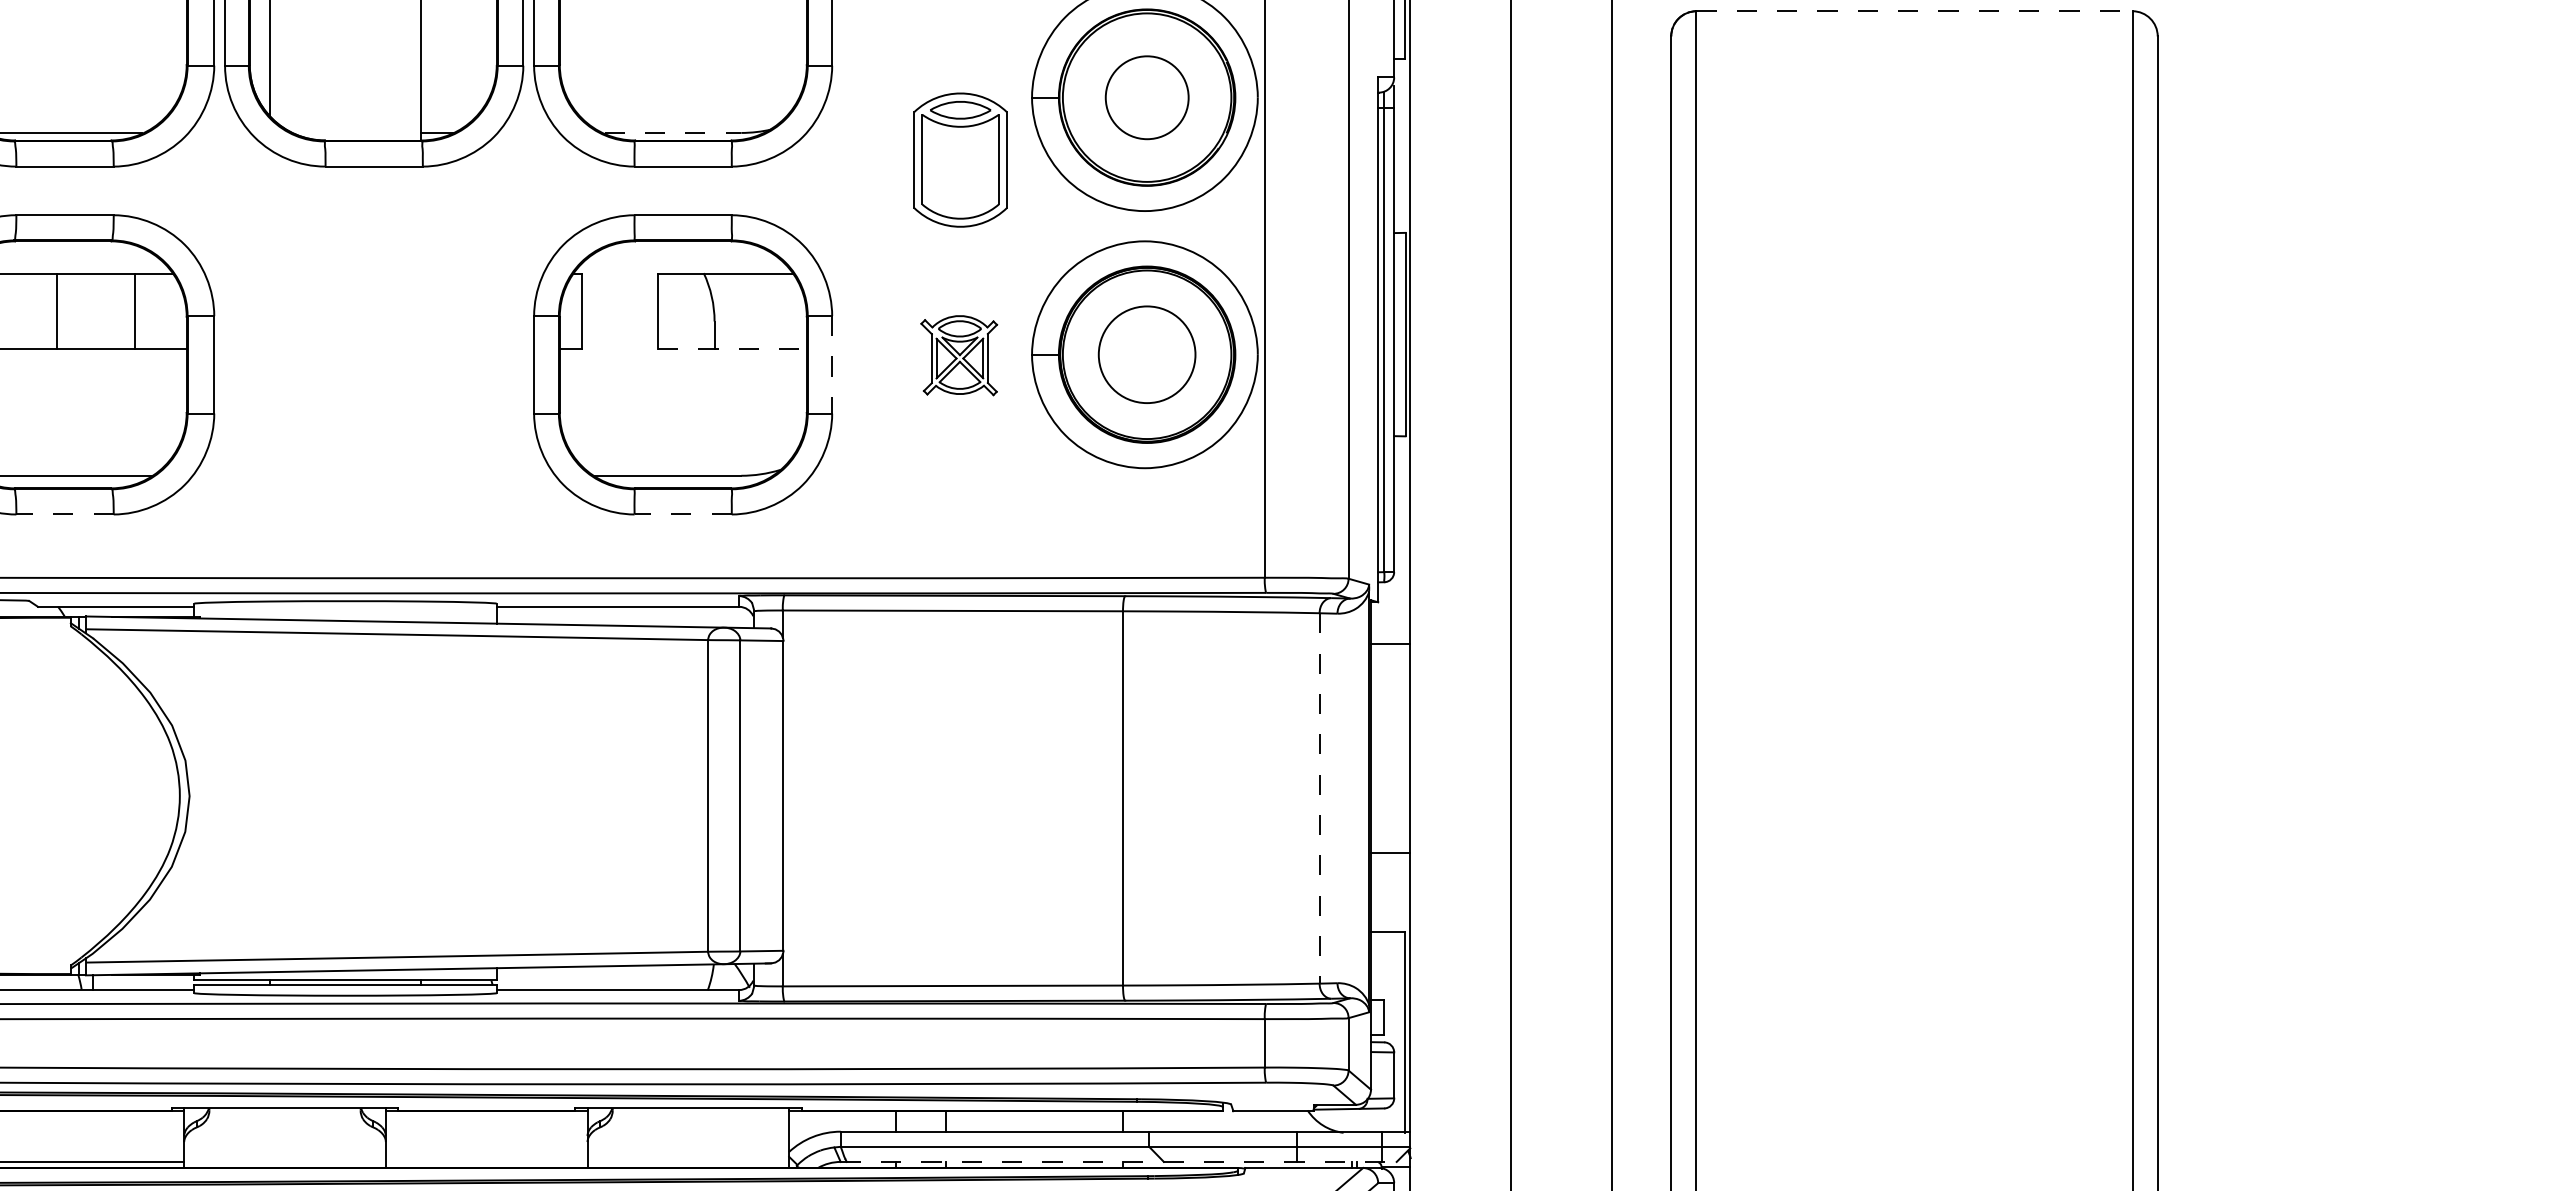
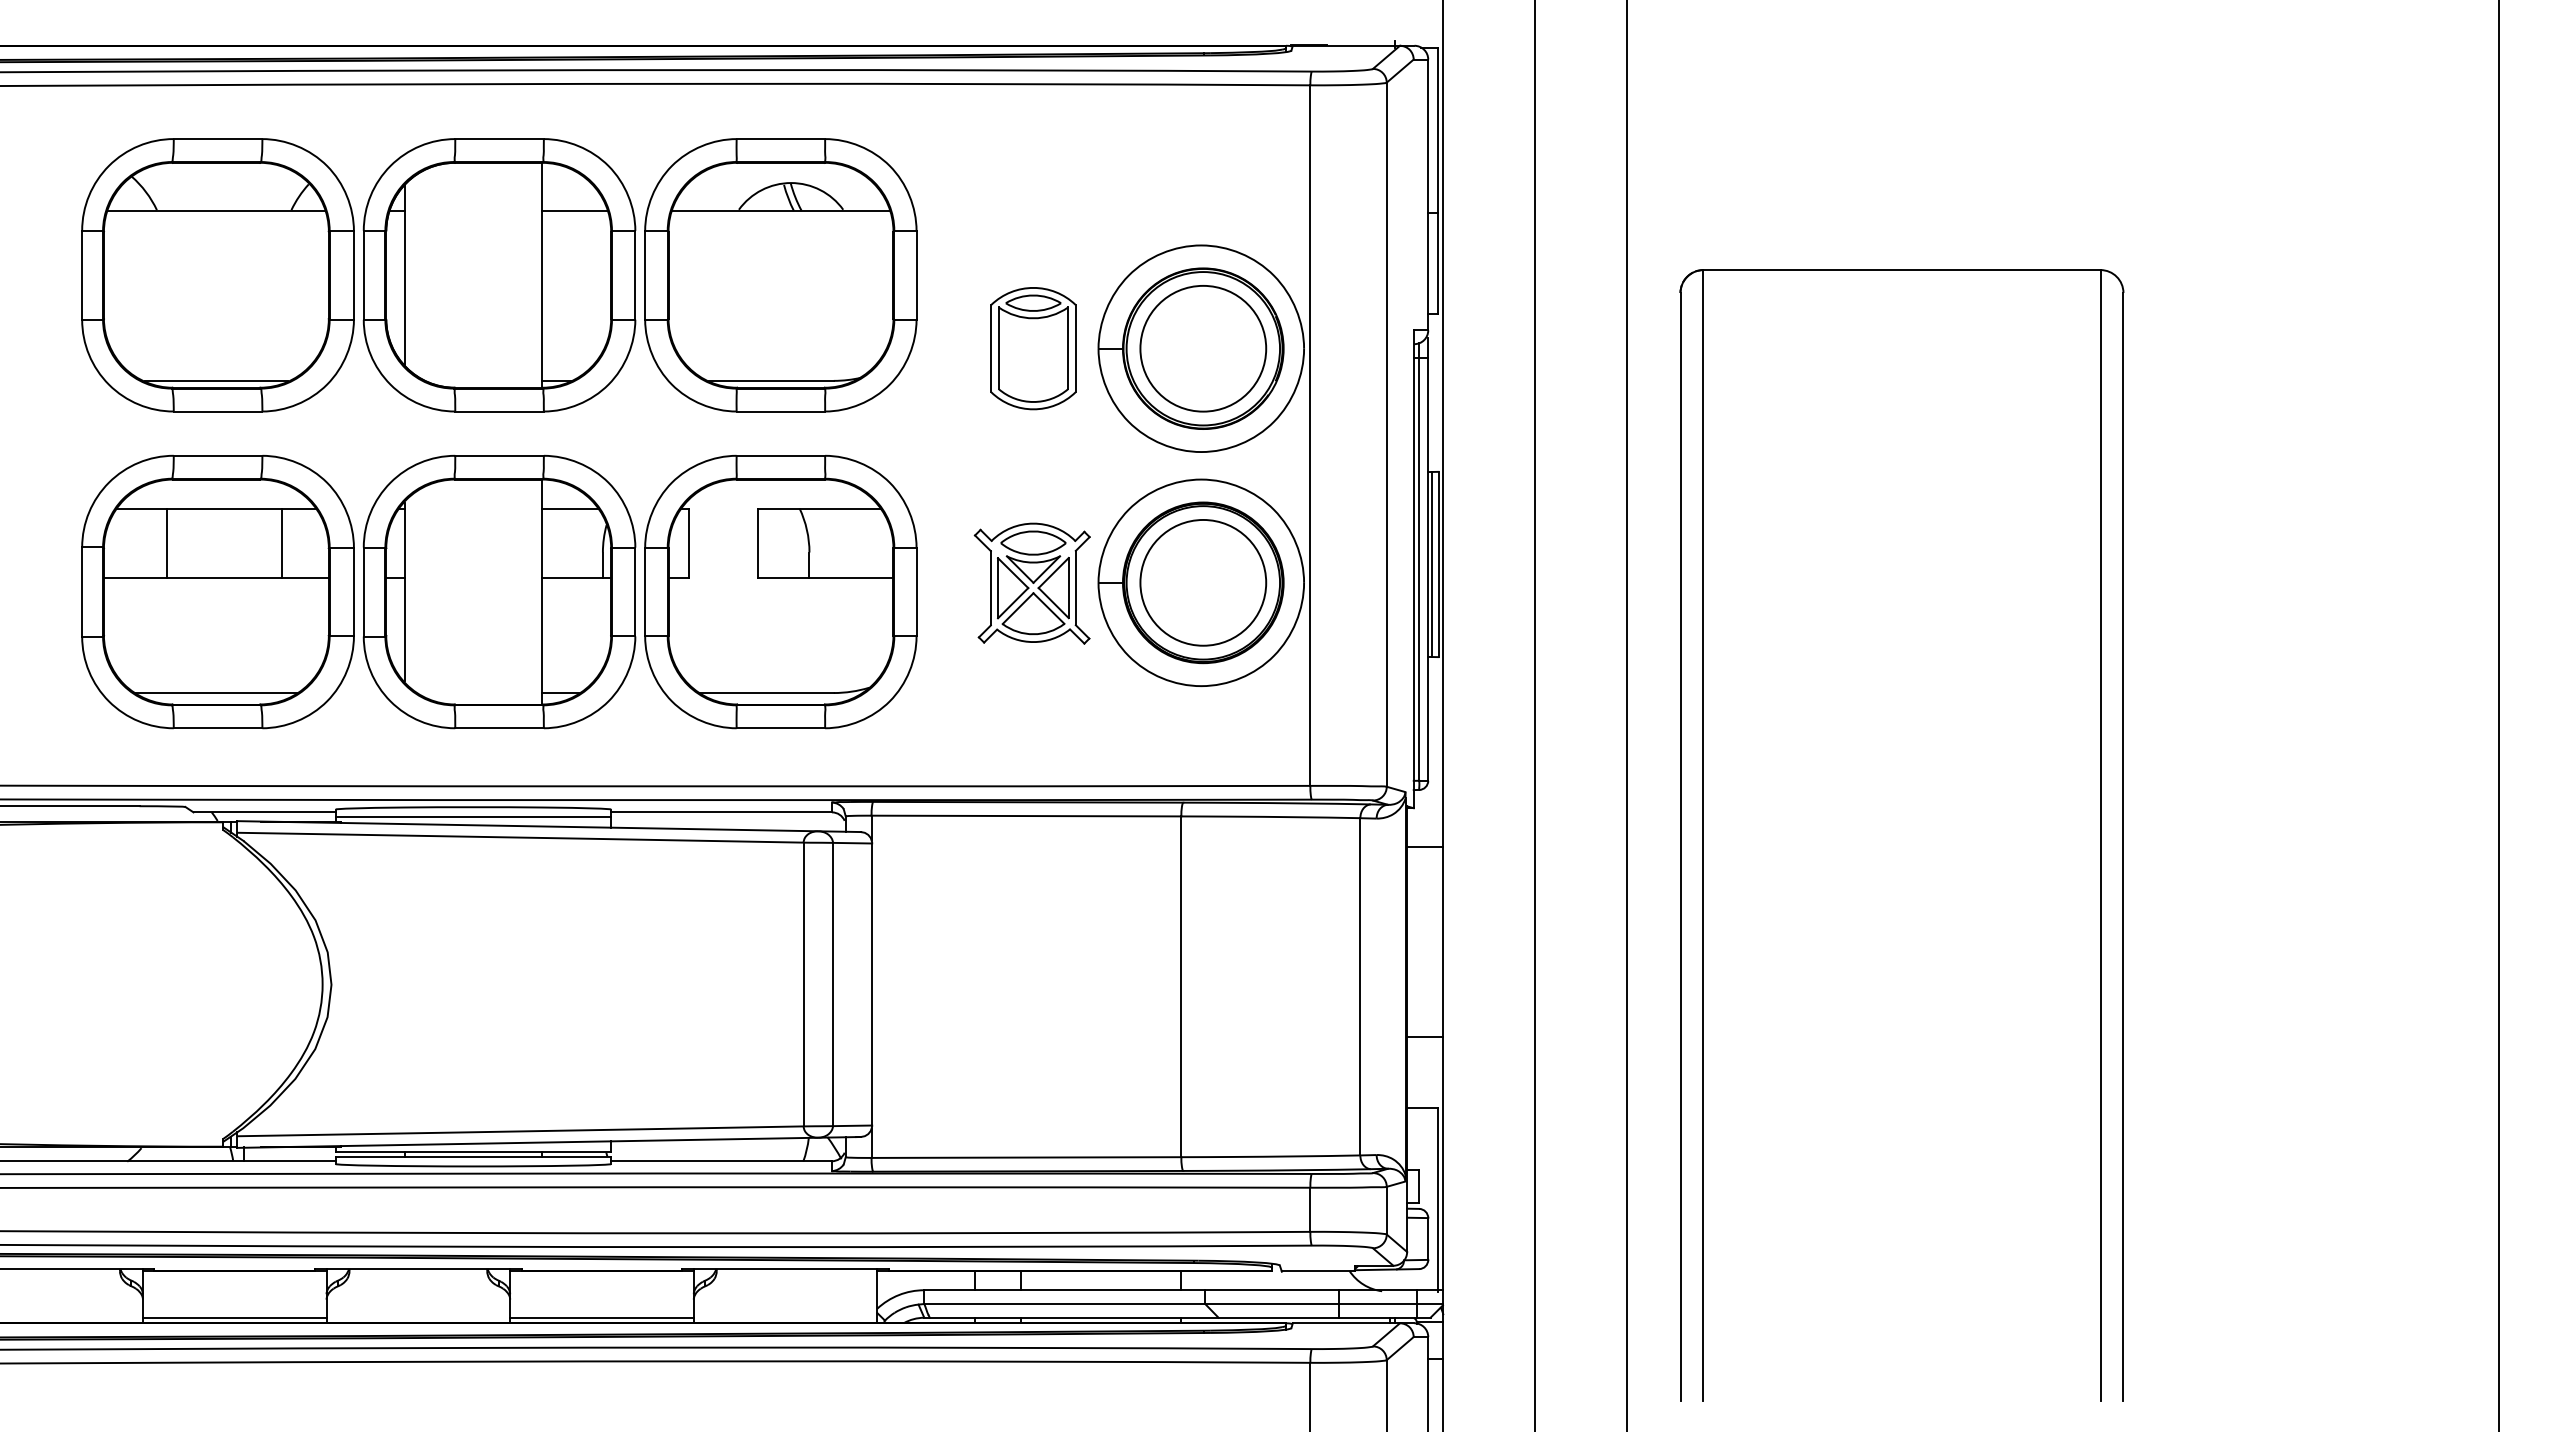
line: (1913, 11) -> (1901, 270), dashed -> solid
circle: (1147, 97) -> (1203, 348), size x1.67
line: (673, 132) -> (772, 380), dashed -> solid
part: (960, 159) -> (1033, 348), moved
line: (56, 310) -> (166, 542), moved
line: (1397, 334) -> (1431, 564), added
line: (732, 348) -> (825, 577), dashed -> solid
circle: (1147, 354) -> (1203, 582), size x1.43
part: (958, 355) -> (1031, 583), size x1.67
part: (374, 364) -> (499, 591), added
line: (832, 365) -> (916, 592), dashed -> solid
line: (64, 514) -> (217, 728), dashed -> solid
line: (682, 514) -> (780, 728), dashed -> solid
line: (345, 611) -> (473, 816), added
line: (1319, 798) -> (1360, 986), dashed -> solid
line: (486, 1161) -> (601, 1317), added
line: (1118, 1161) -> (1177, 1317), dashed -> solid

